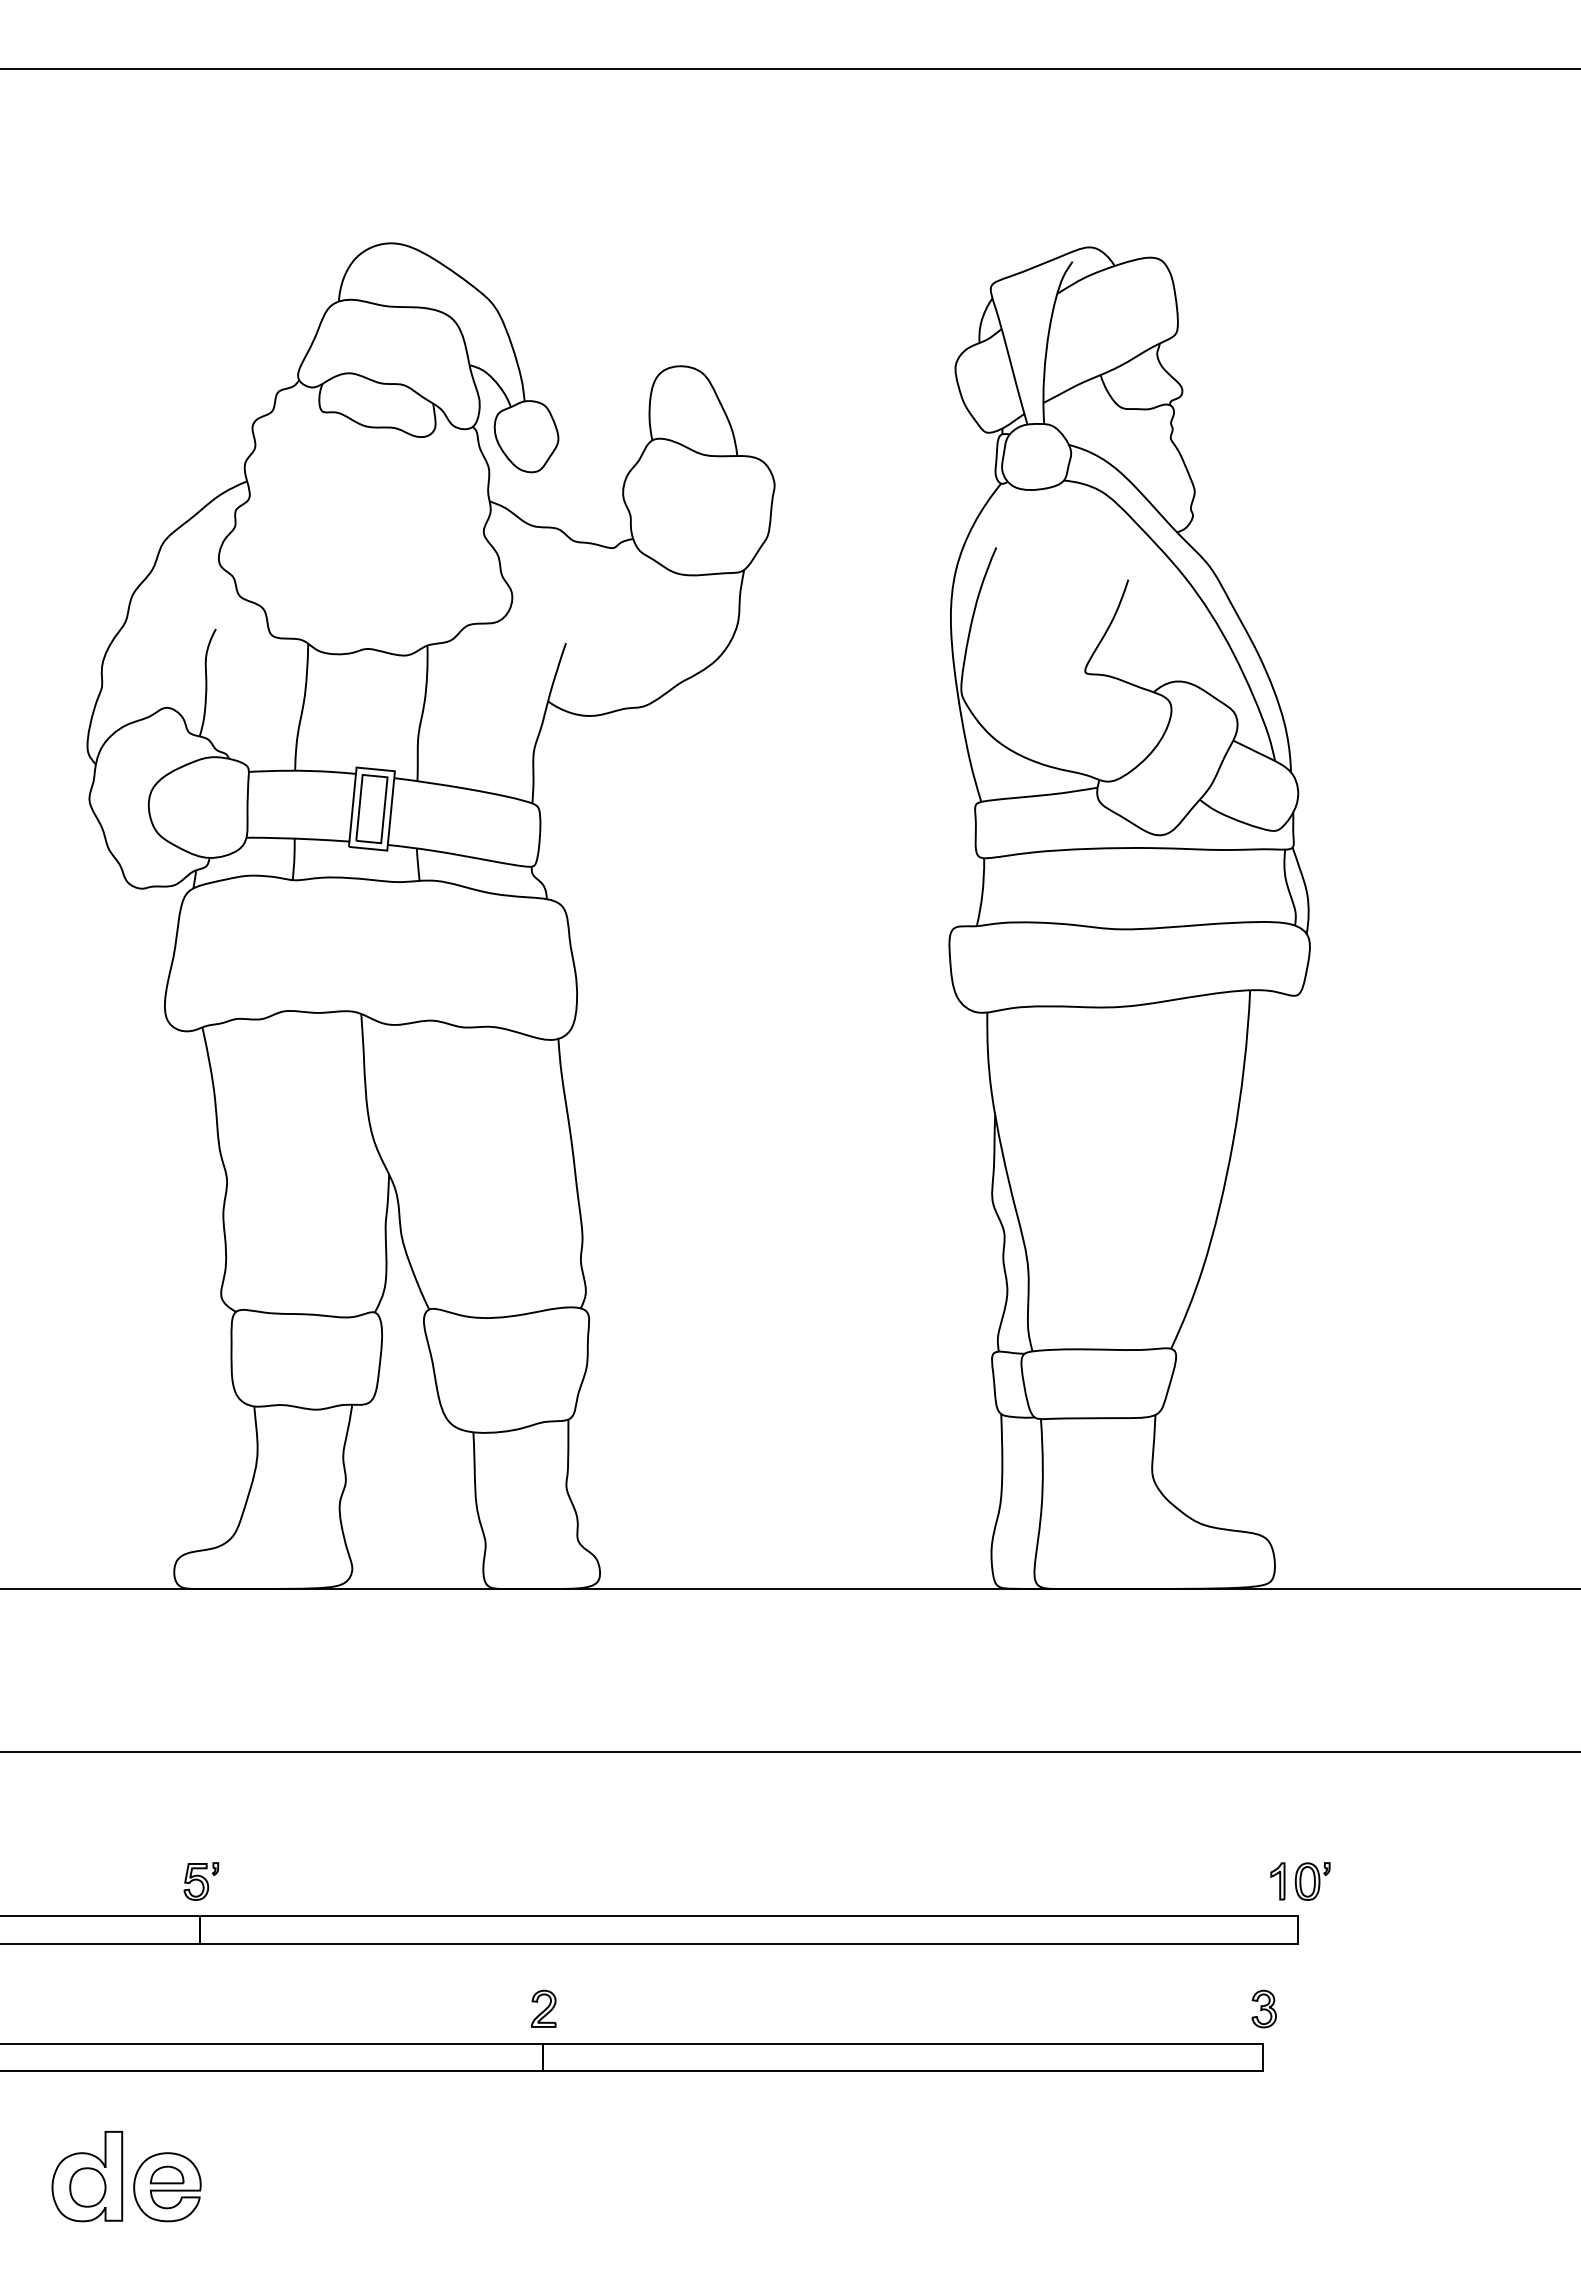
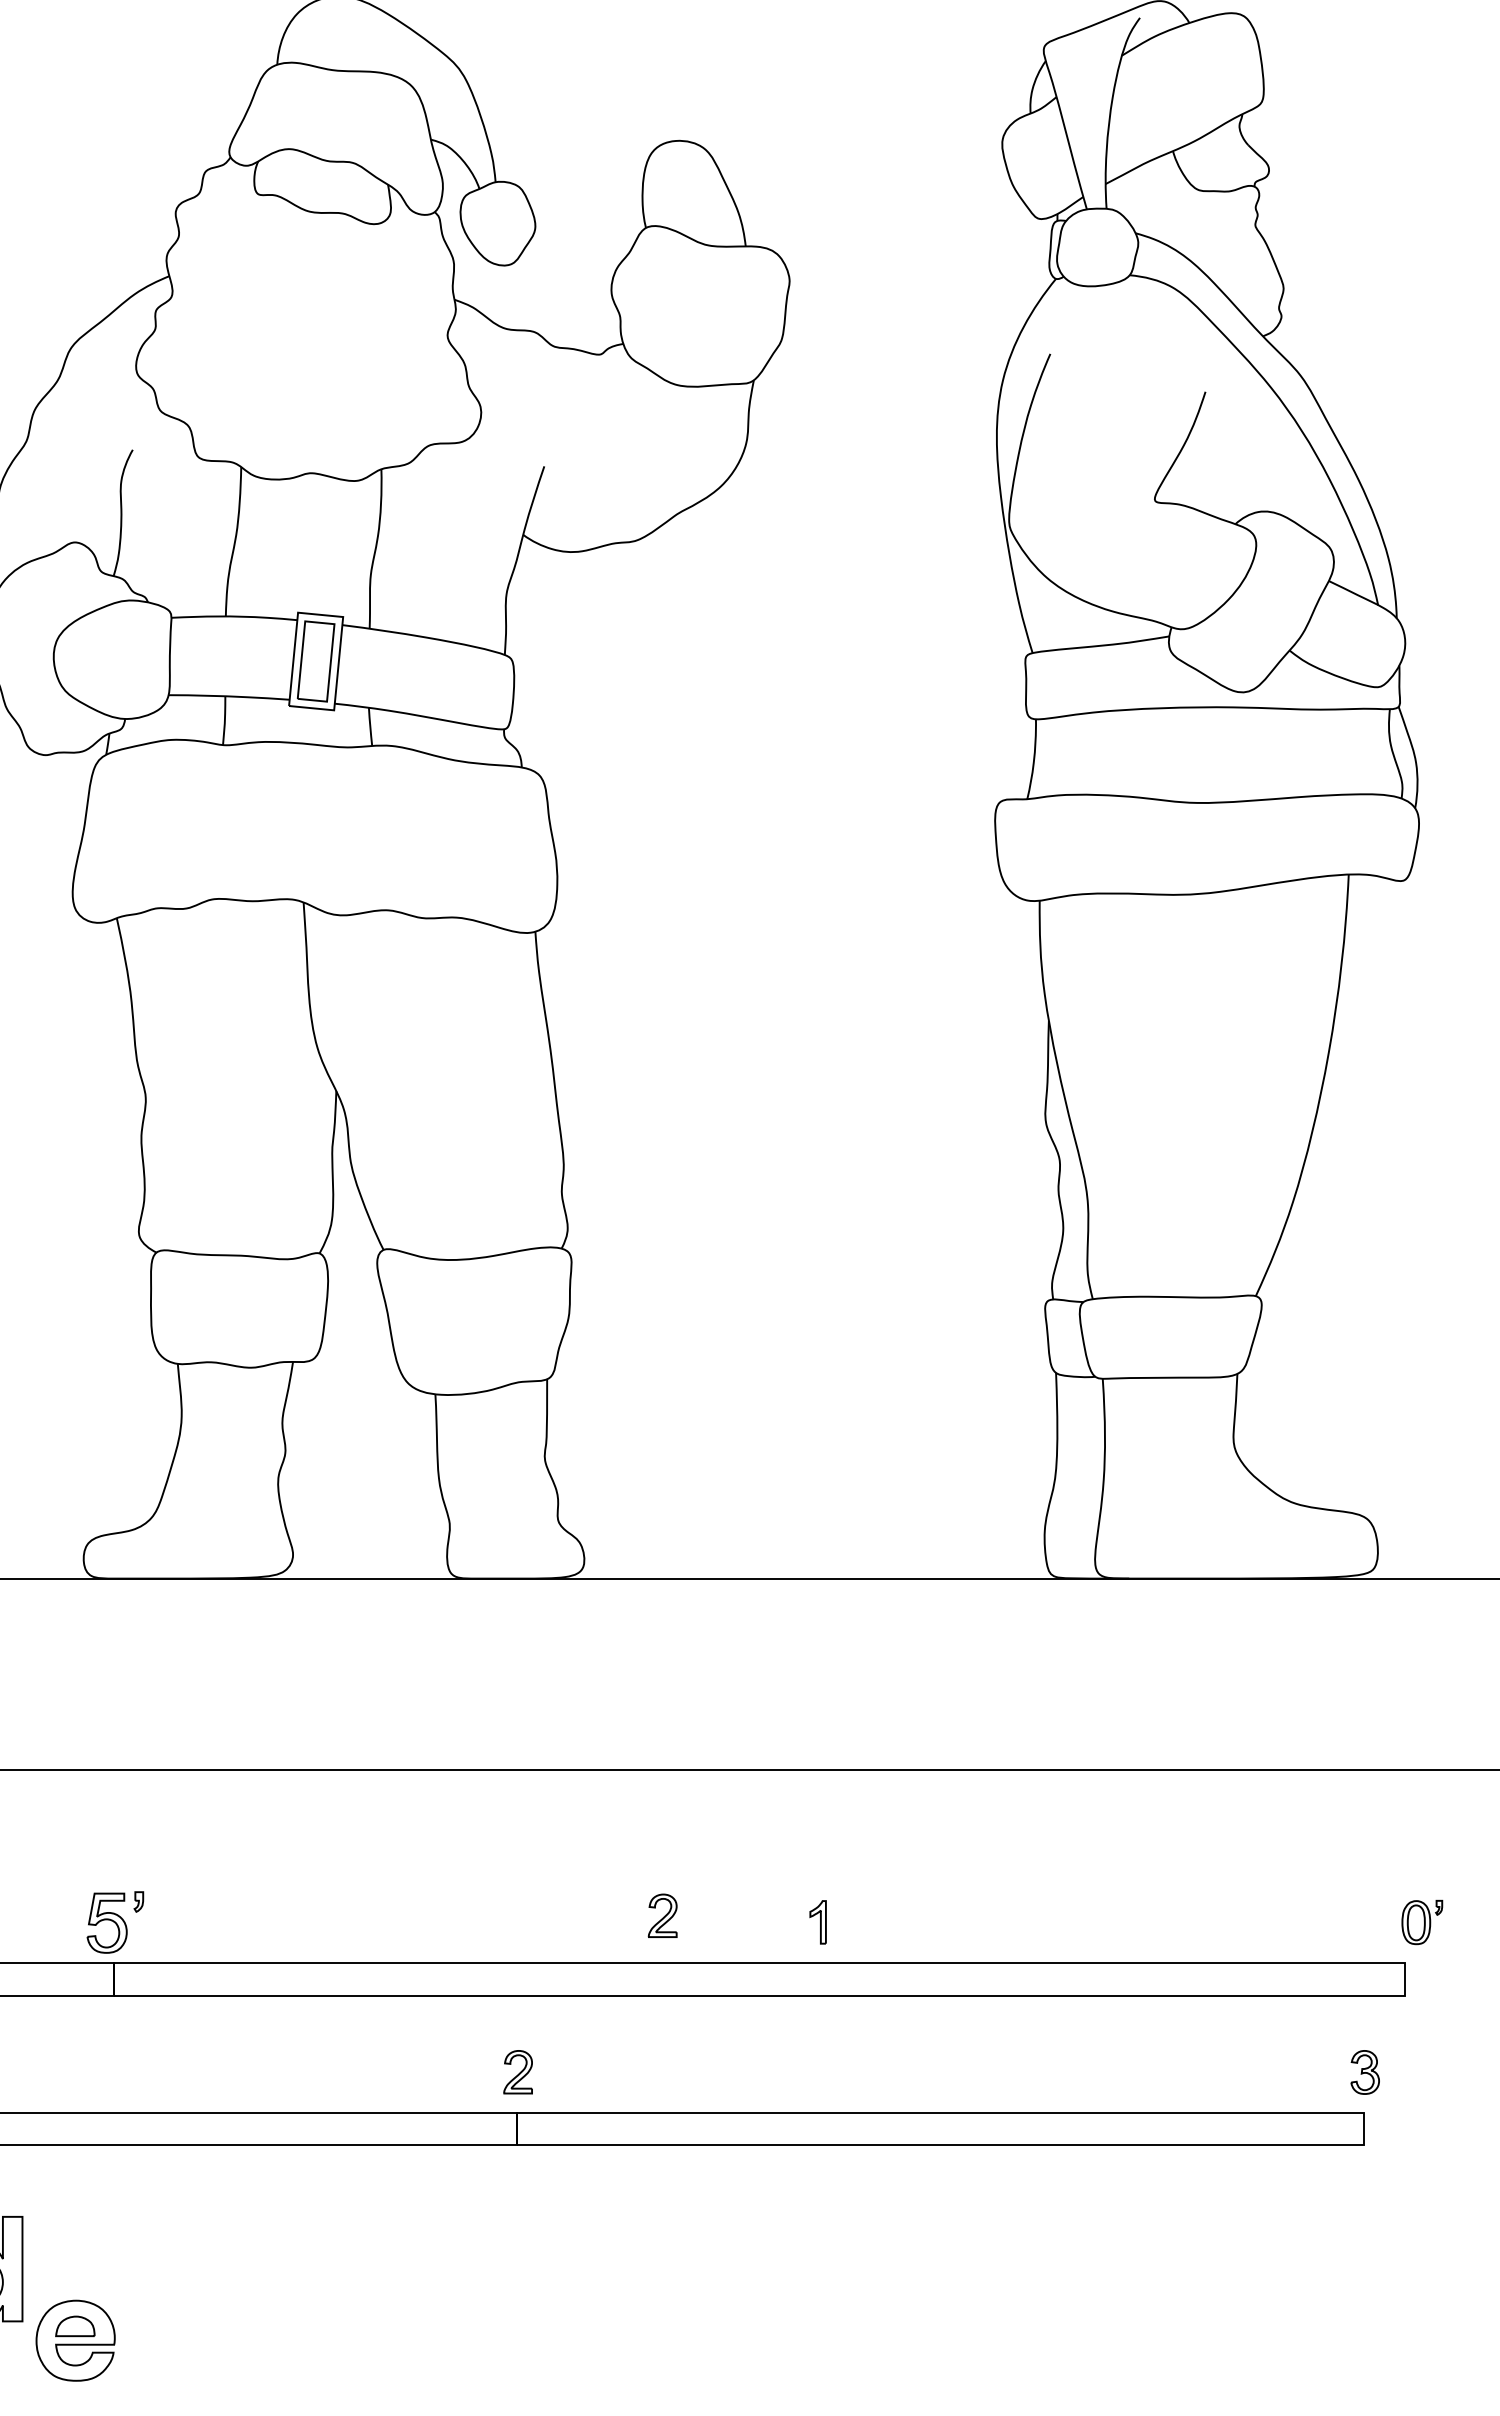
part: (666, 1875) -> (662, 1915), added
part: (201, 1881) -> (115, 1922), size x1.4
part: (1277, 1881) -> (817, 1922), moved
part: (167, 2187) -> (75, 2341), moved

